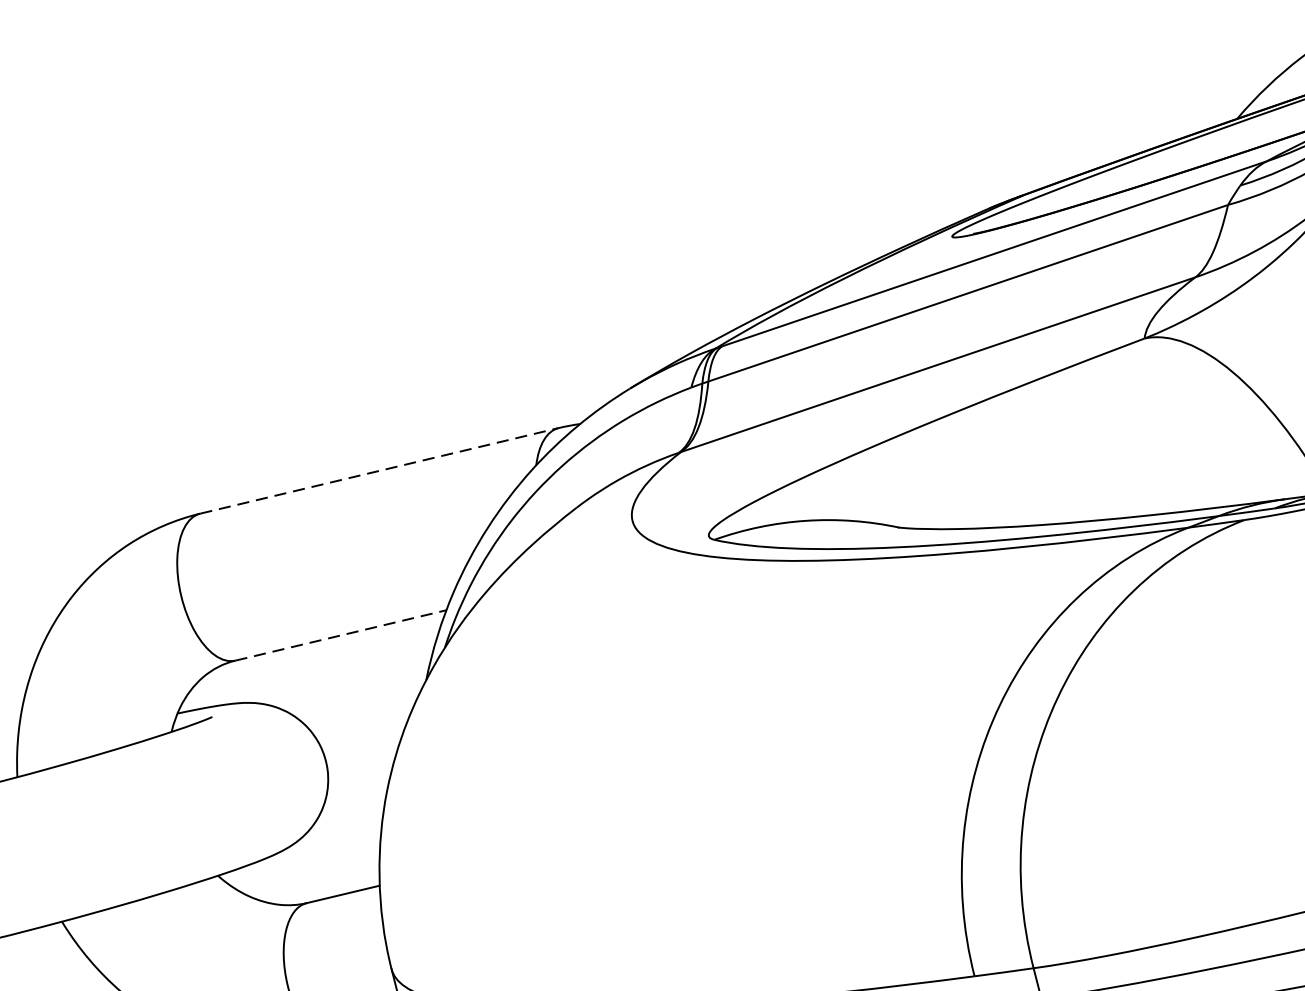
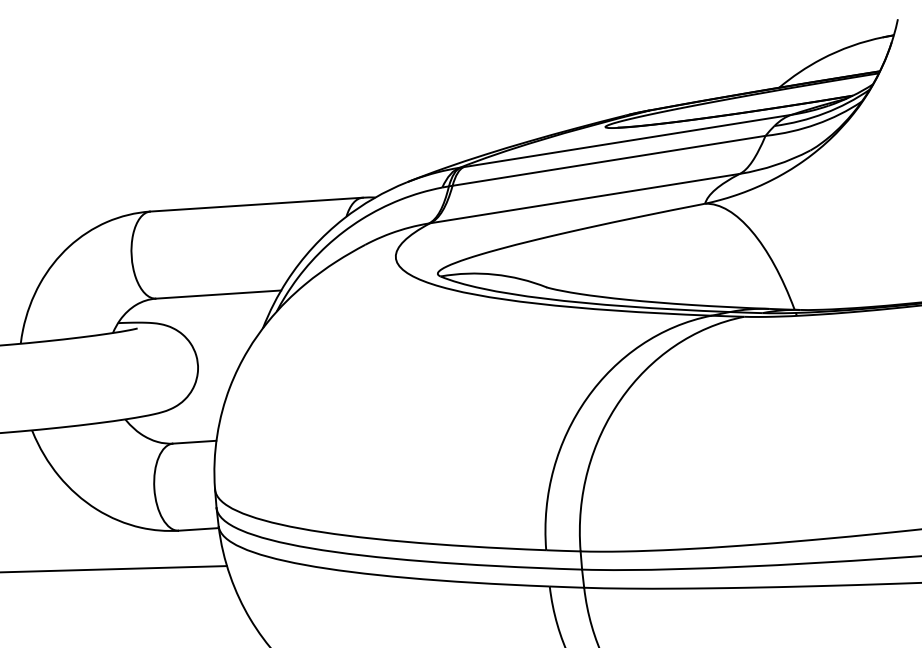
line: (380, 470) -> (257, 204), dashed -> solid
line: (340, 635) -> (218, 294), dashed -> solid

